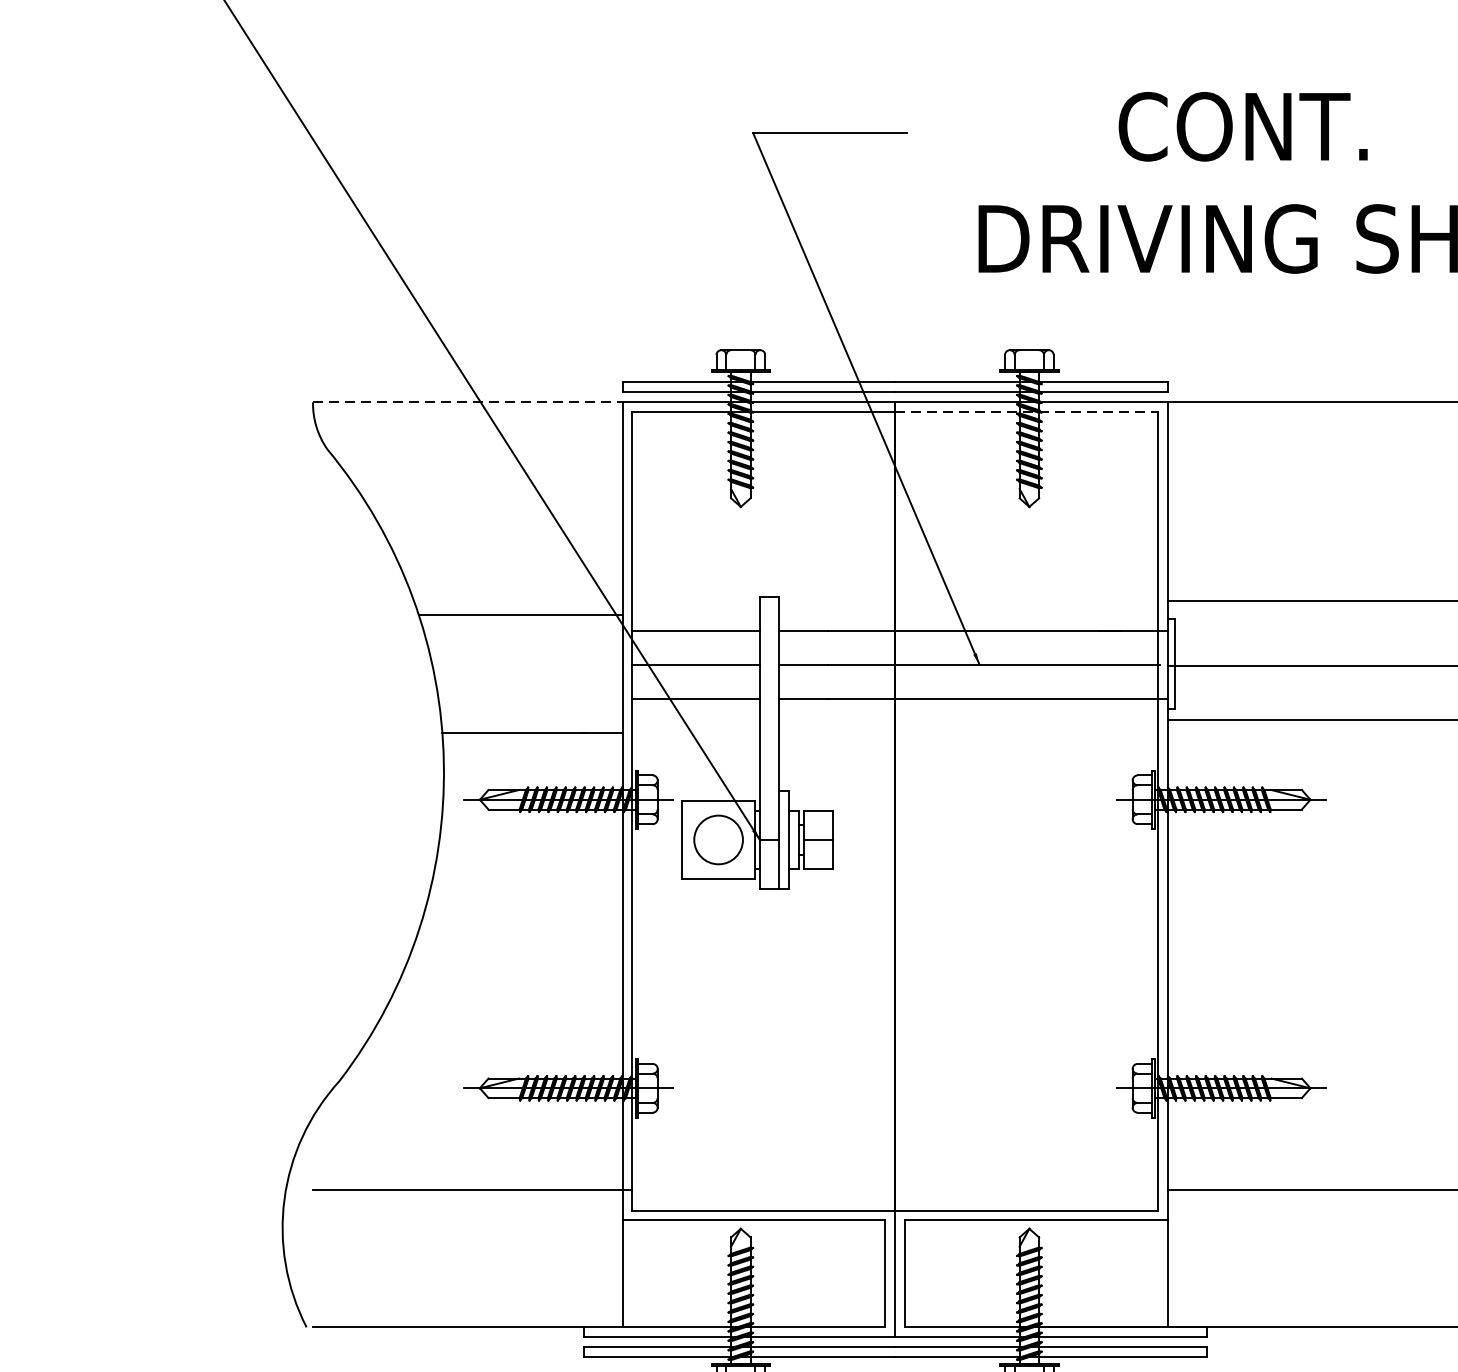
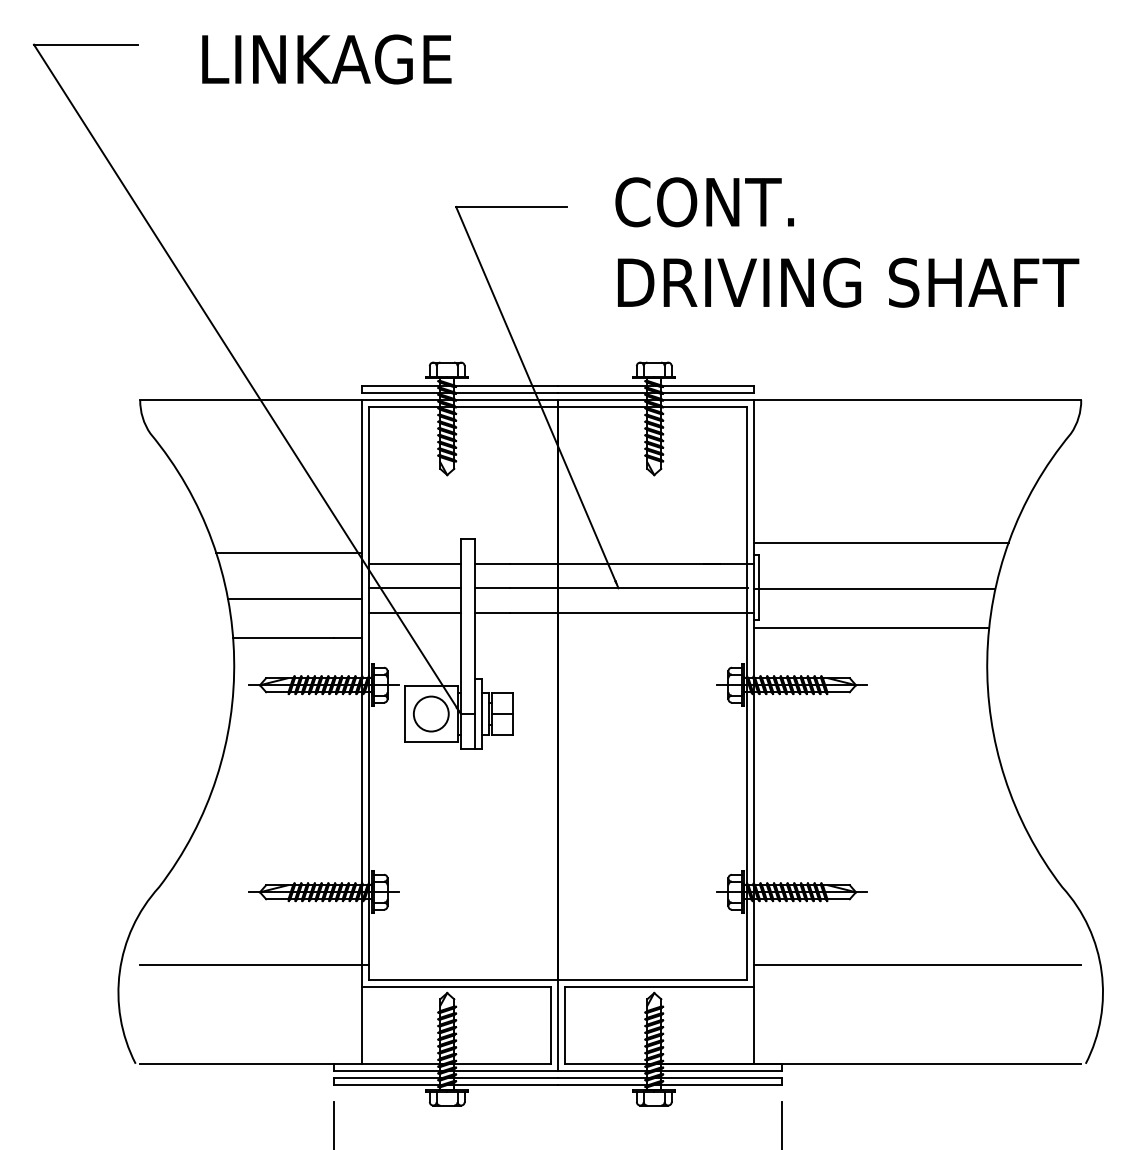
text: (1242, 127) -> (704, 202), moved
line: (468, 403) -> (251, 400), dashed -> solid
line: (1026, 412) -> (652, 407), dashed -> solid
line: (529, 680) -> (295, 599), added

